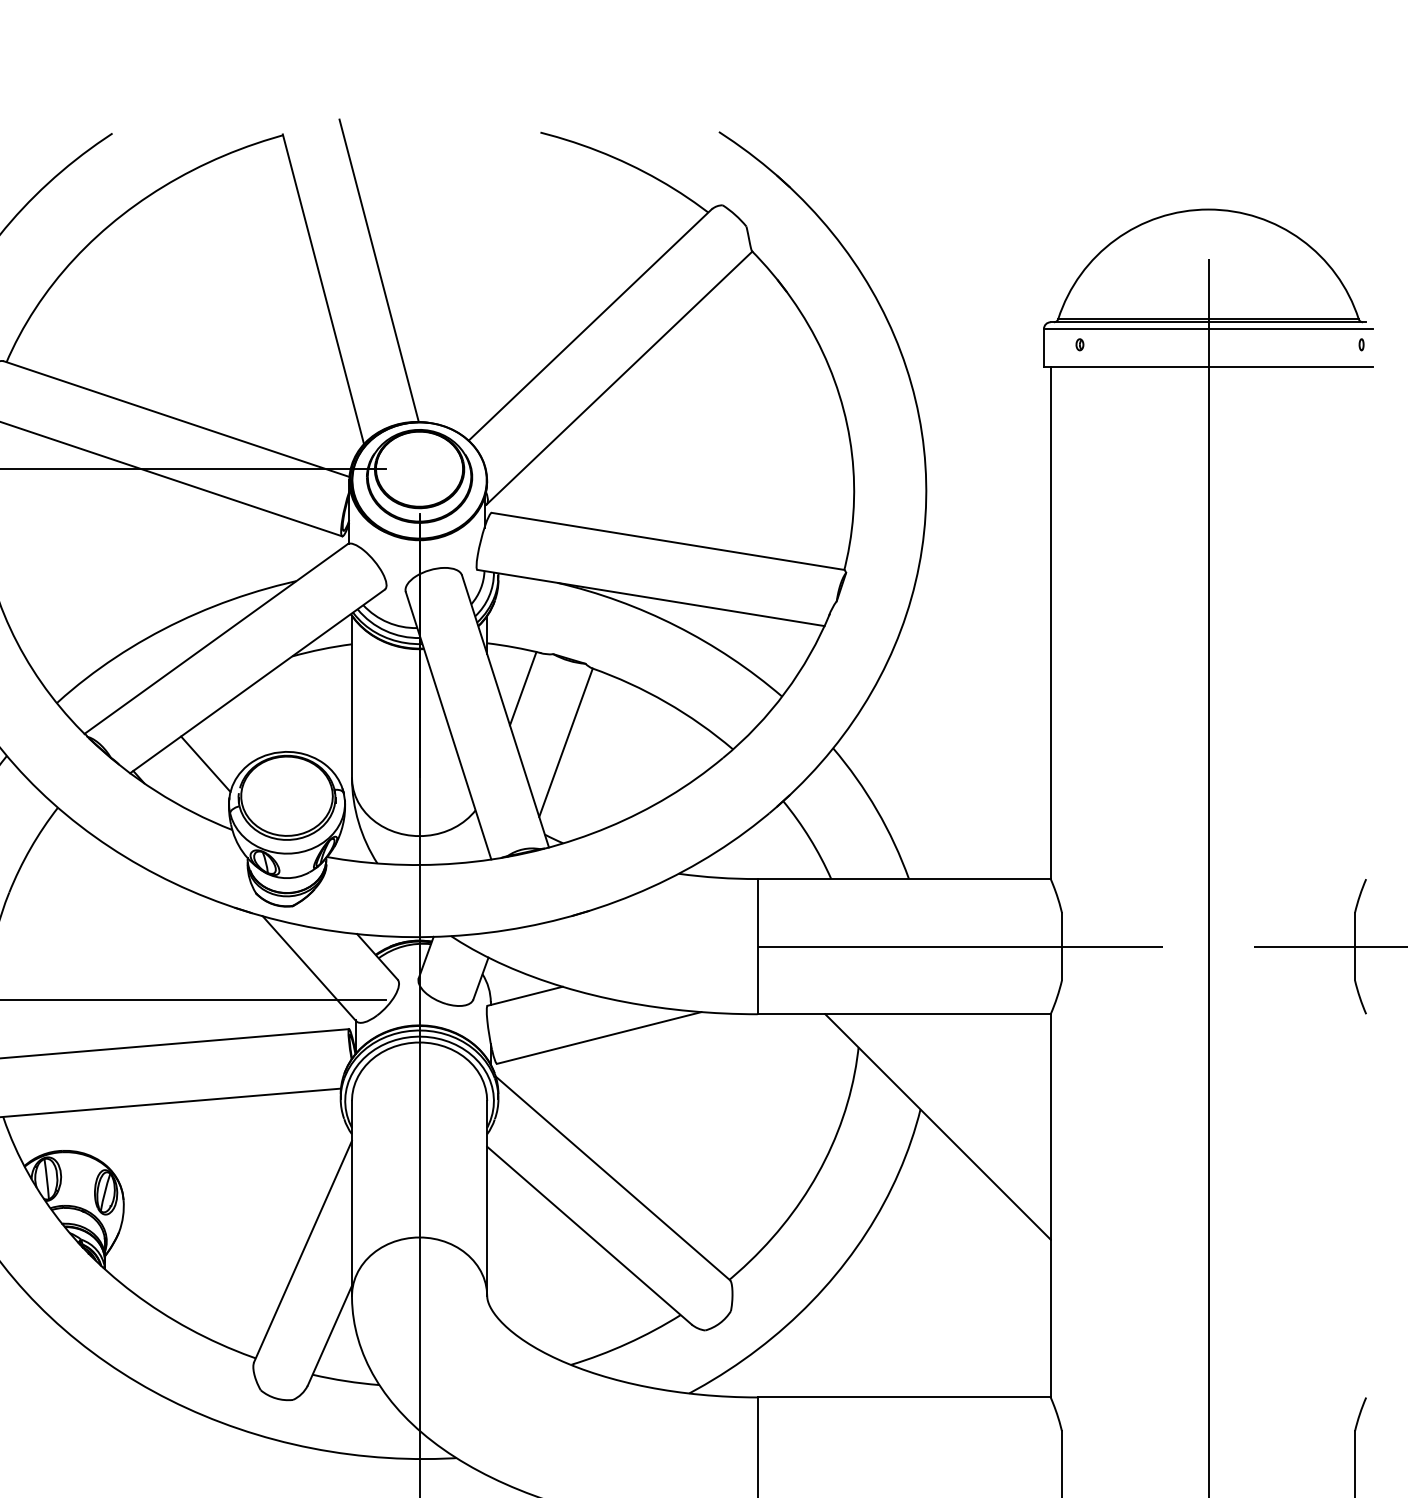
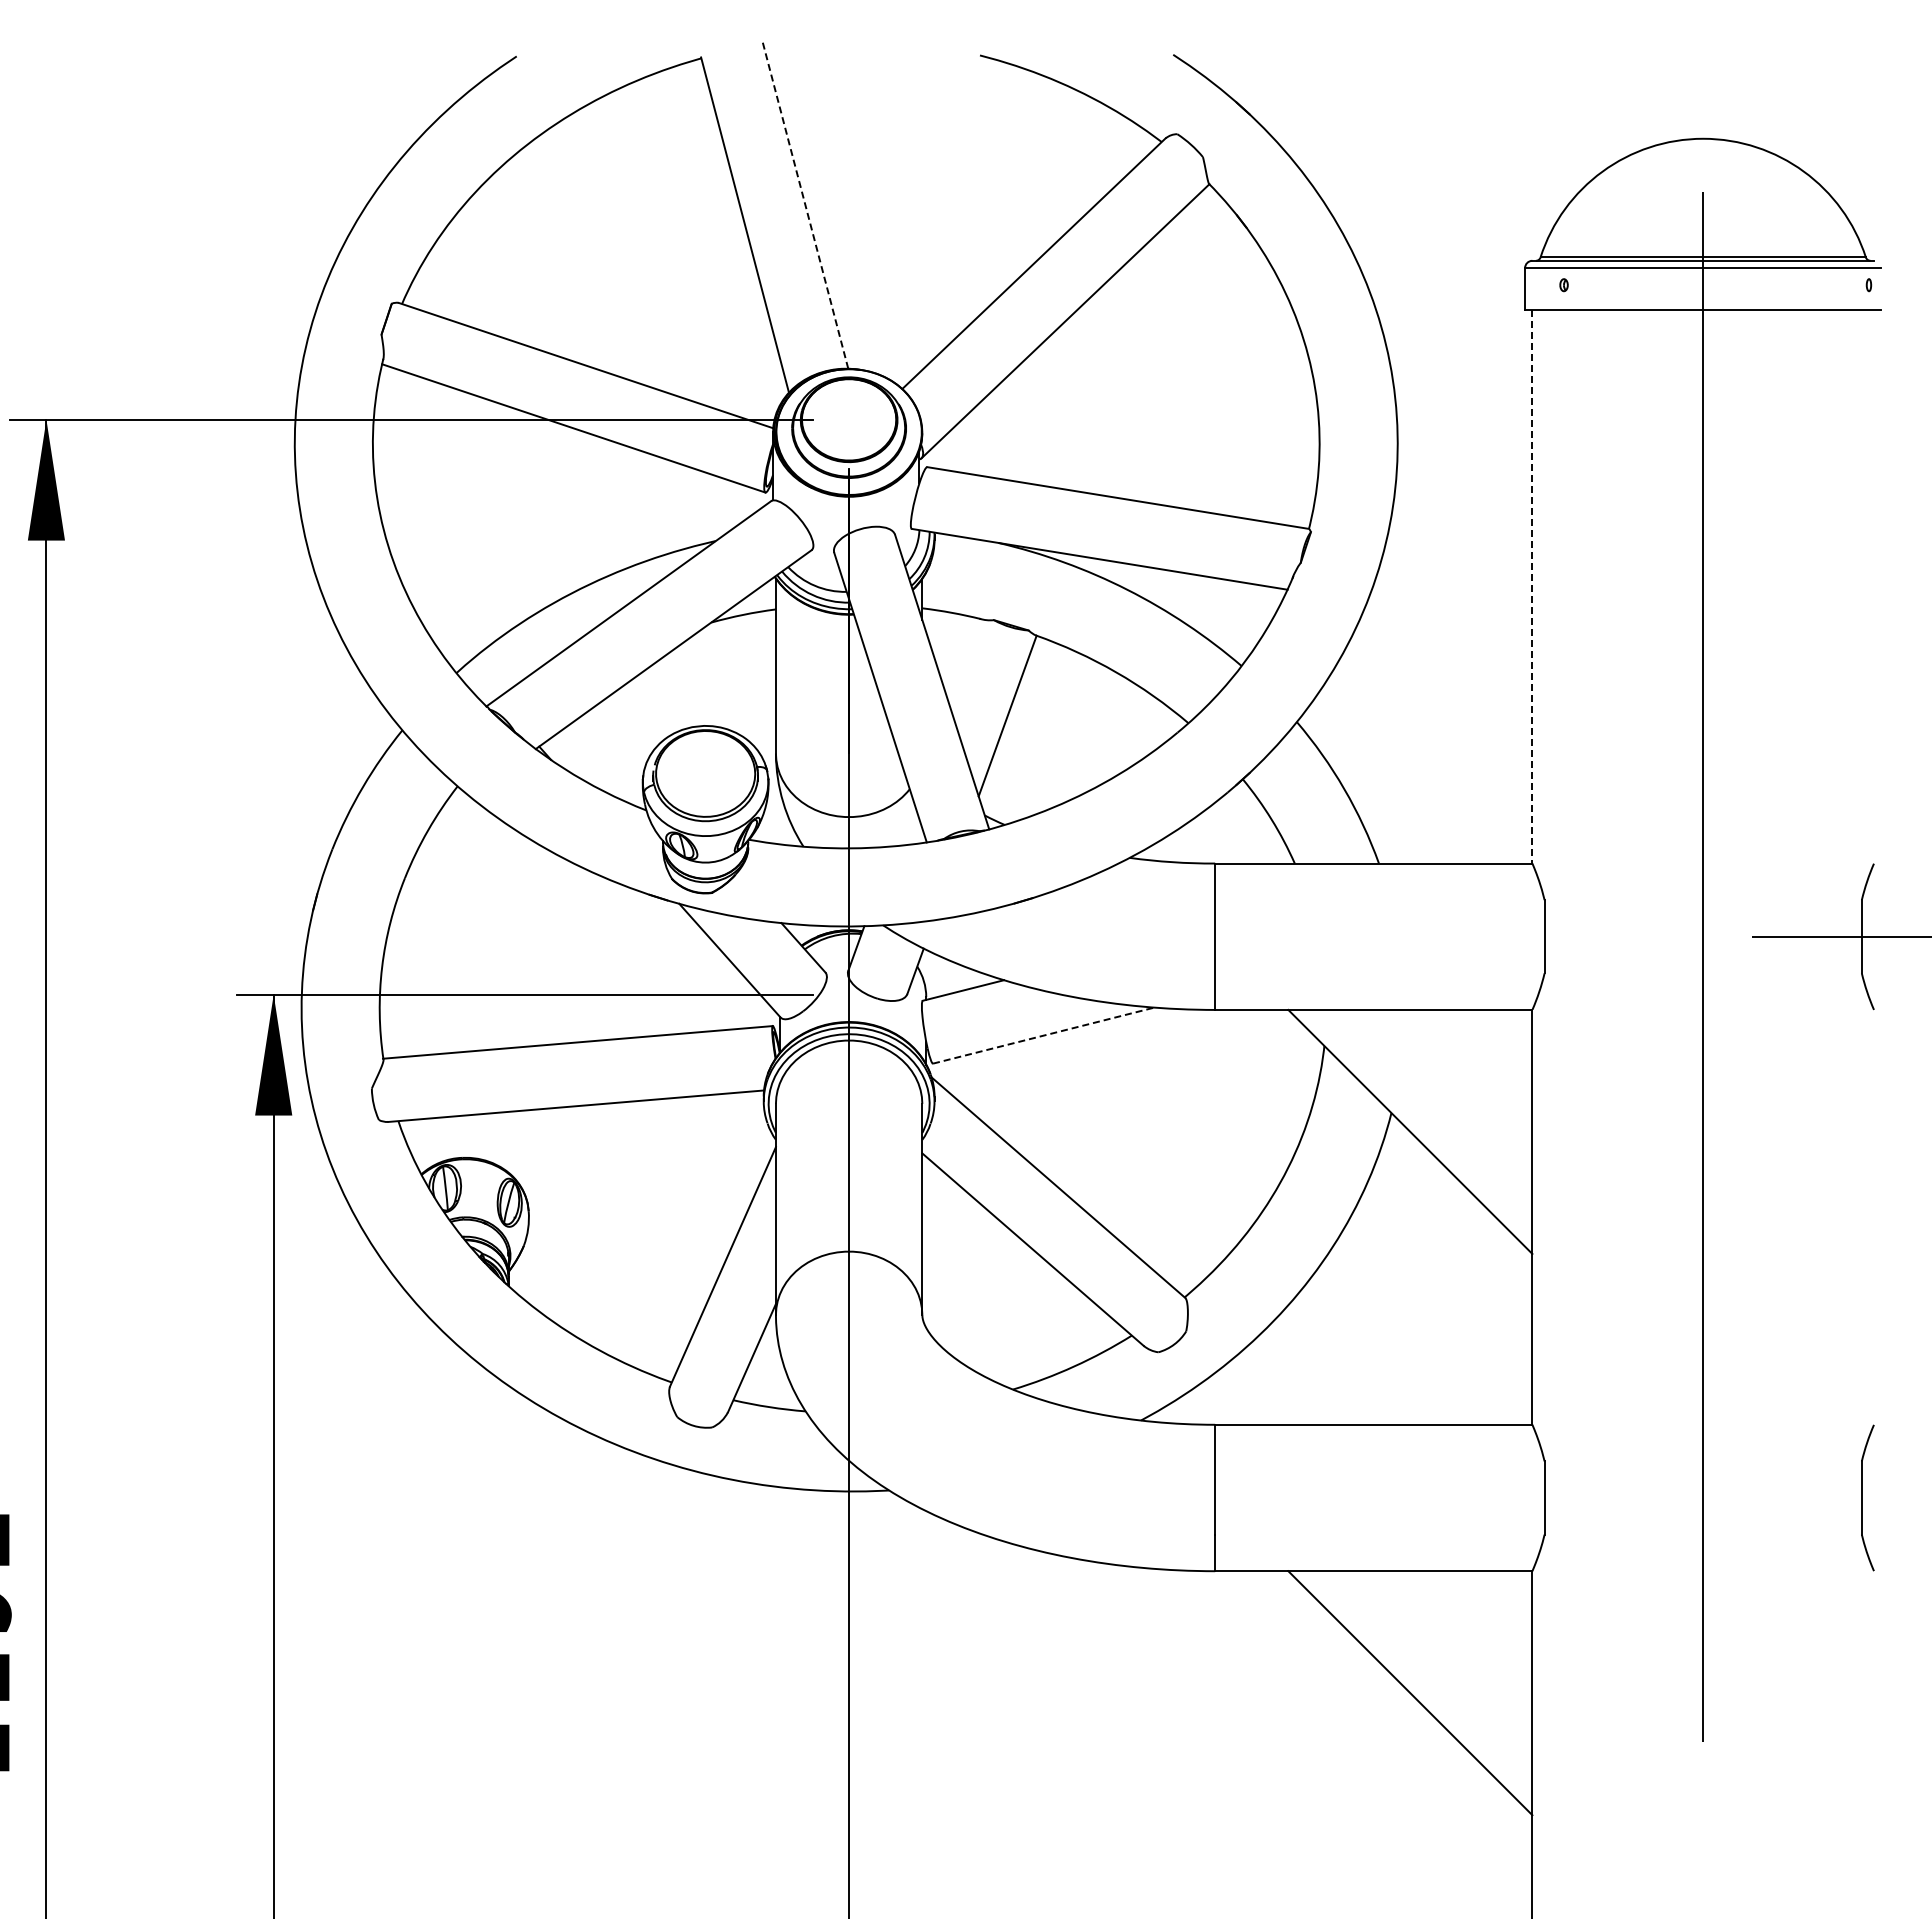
line: (379, 270) -> (805, 204), solid -> dashed
line: (1050, 623) -> (1532, 586), solid -> dashed
line: (523, 688) -> (961, 657), removed
line: (205, 764) -> (617, 739), removed
line: (960, 946) -> (1434, 936), removed
line: (600, 1037) -> (1044, 1035), solid -> dashed

